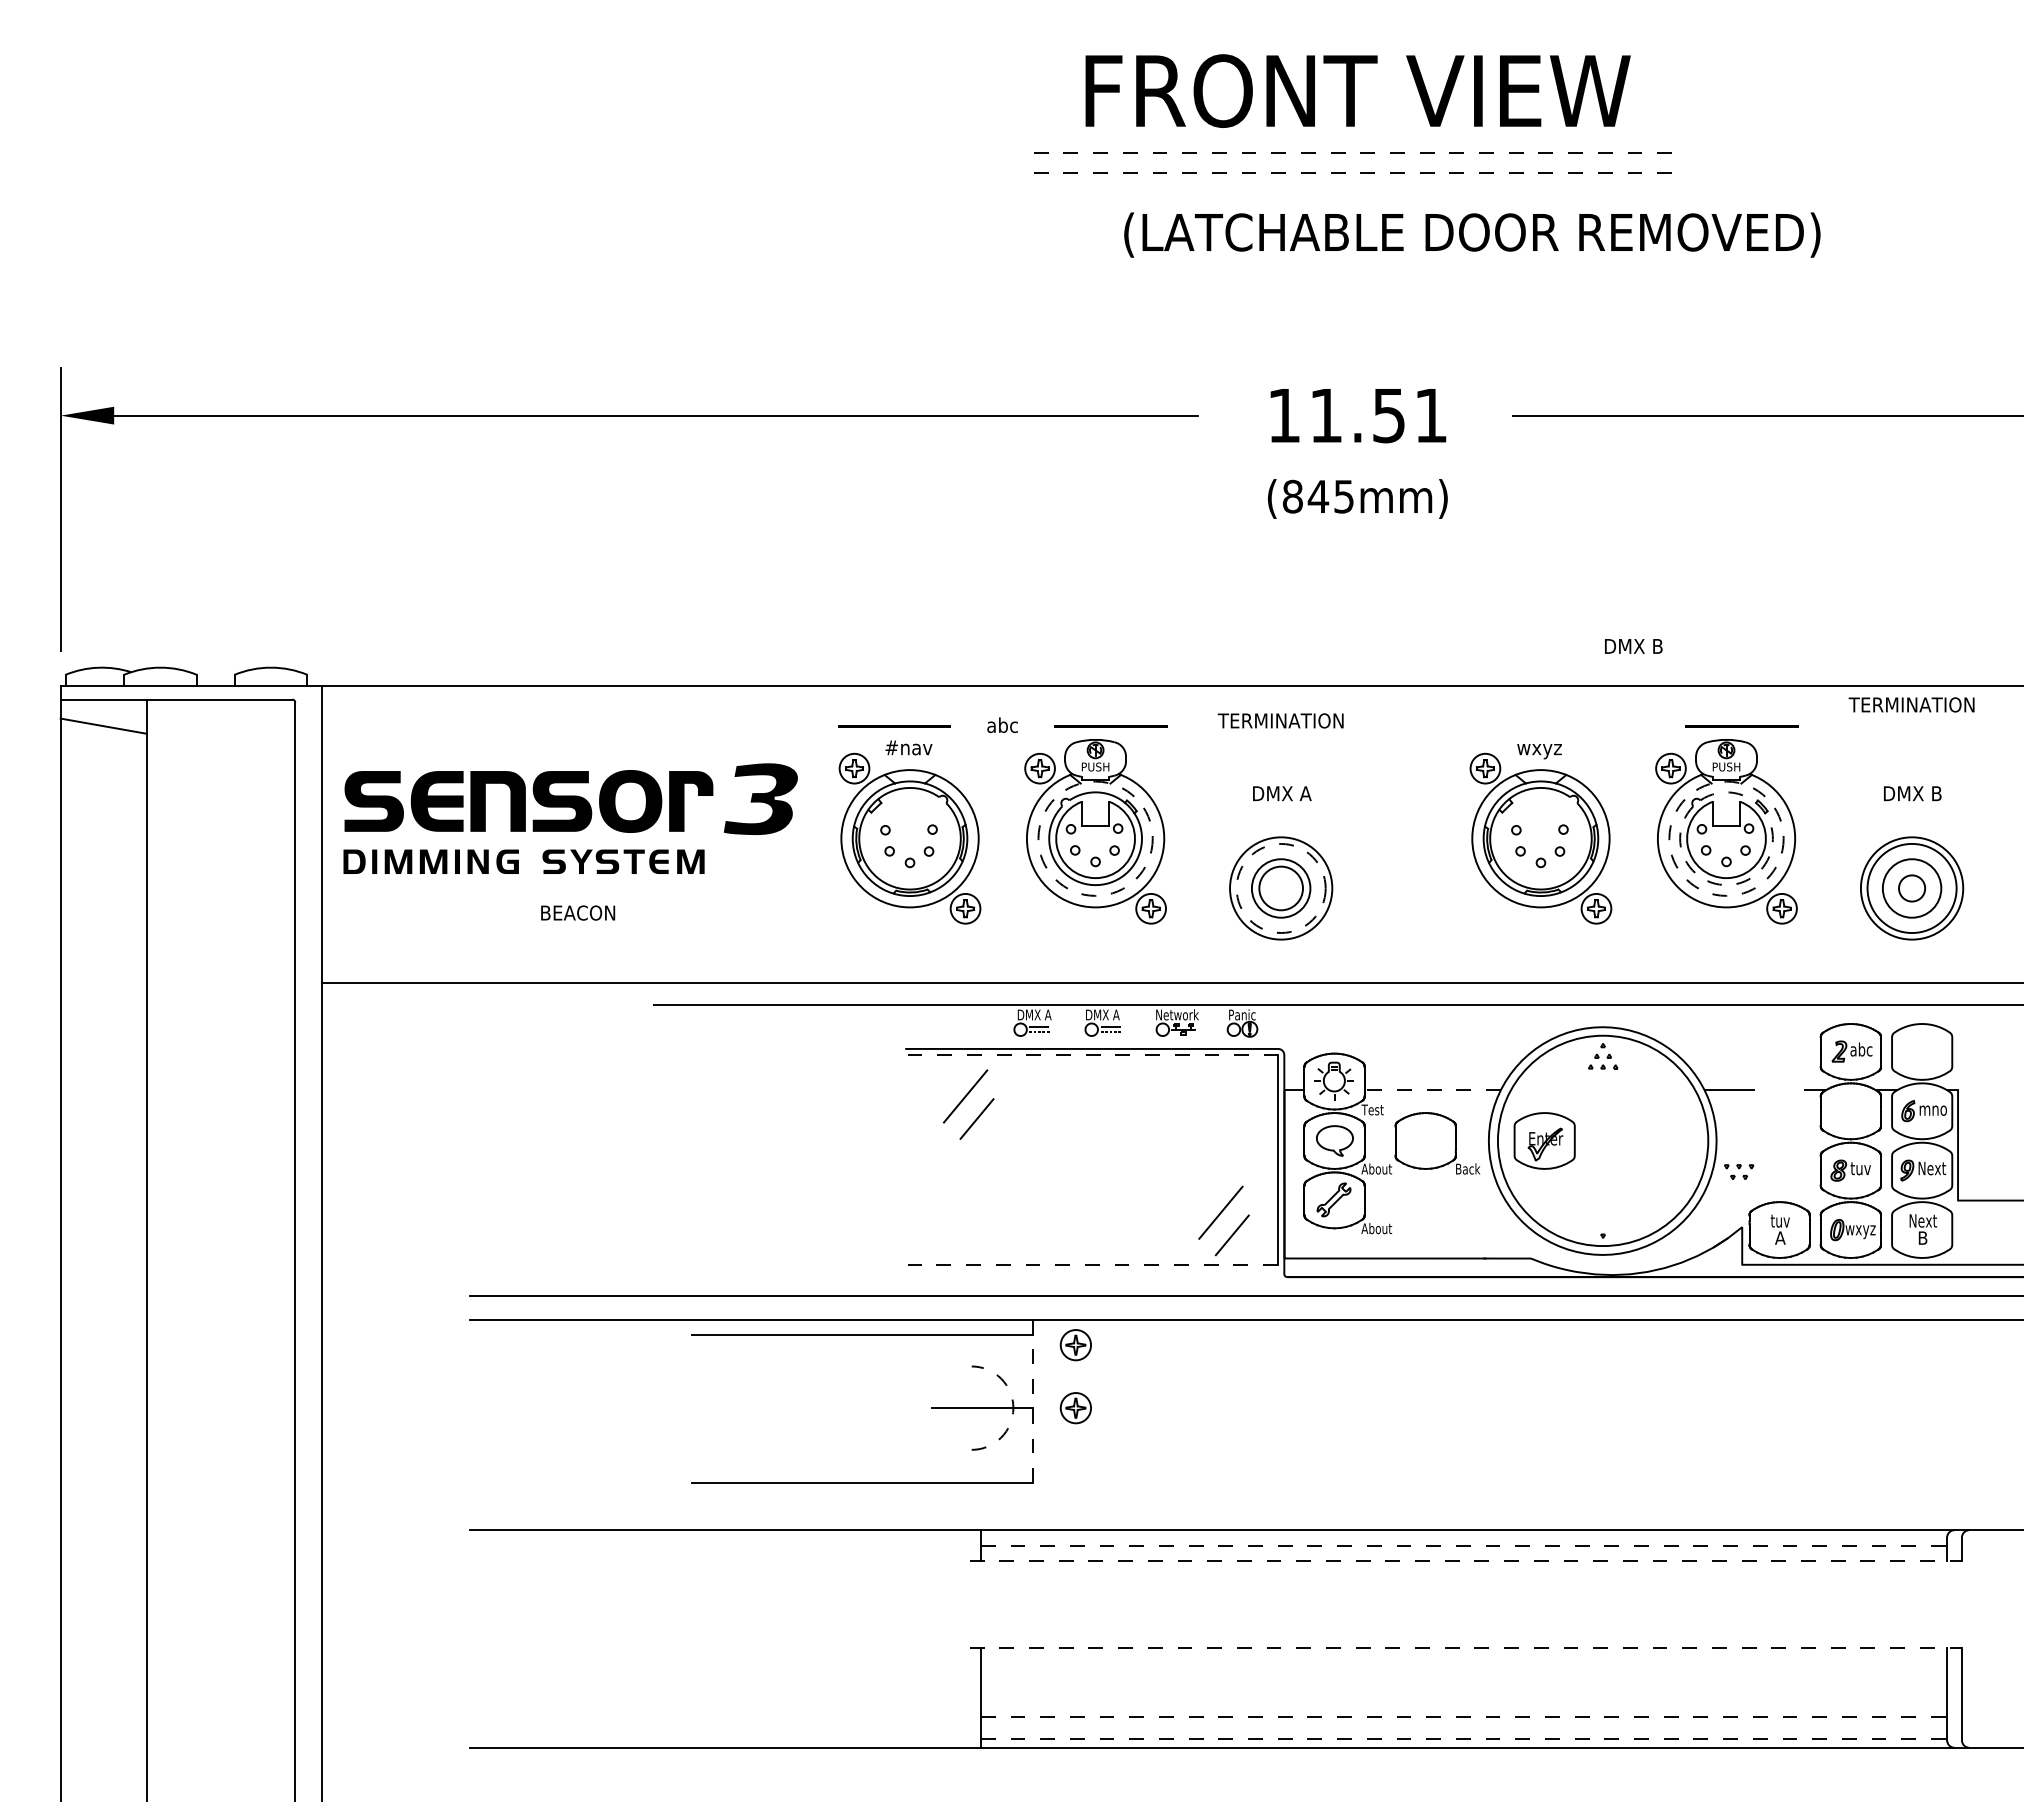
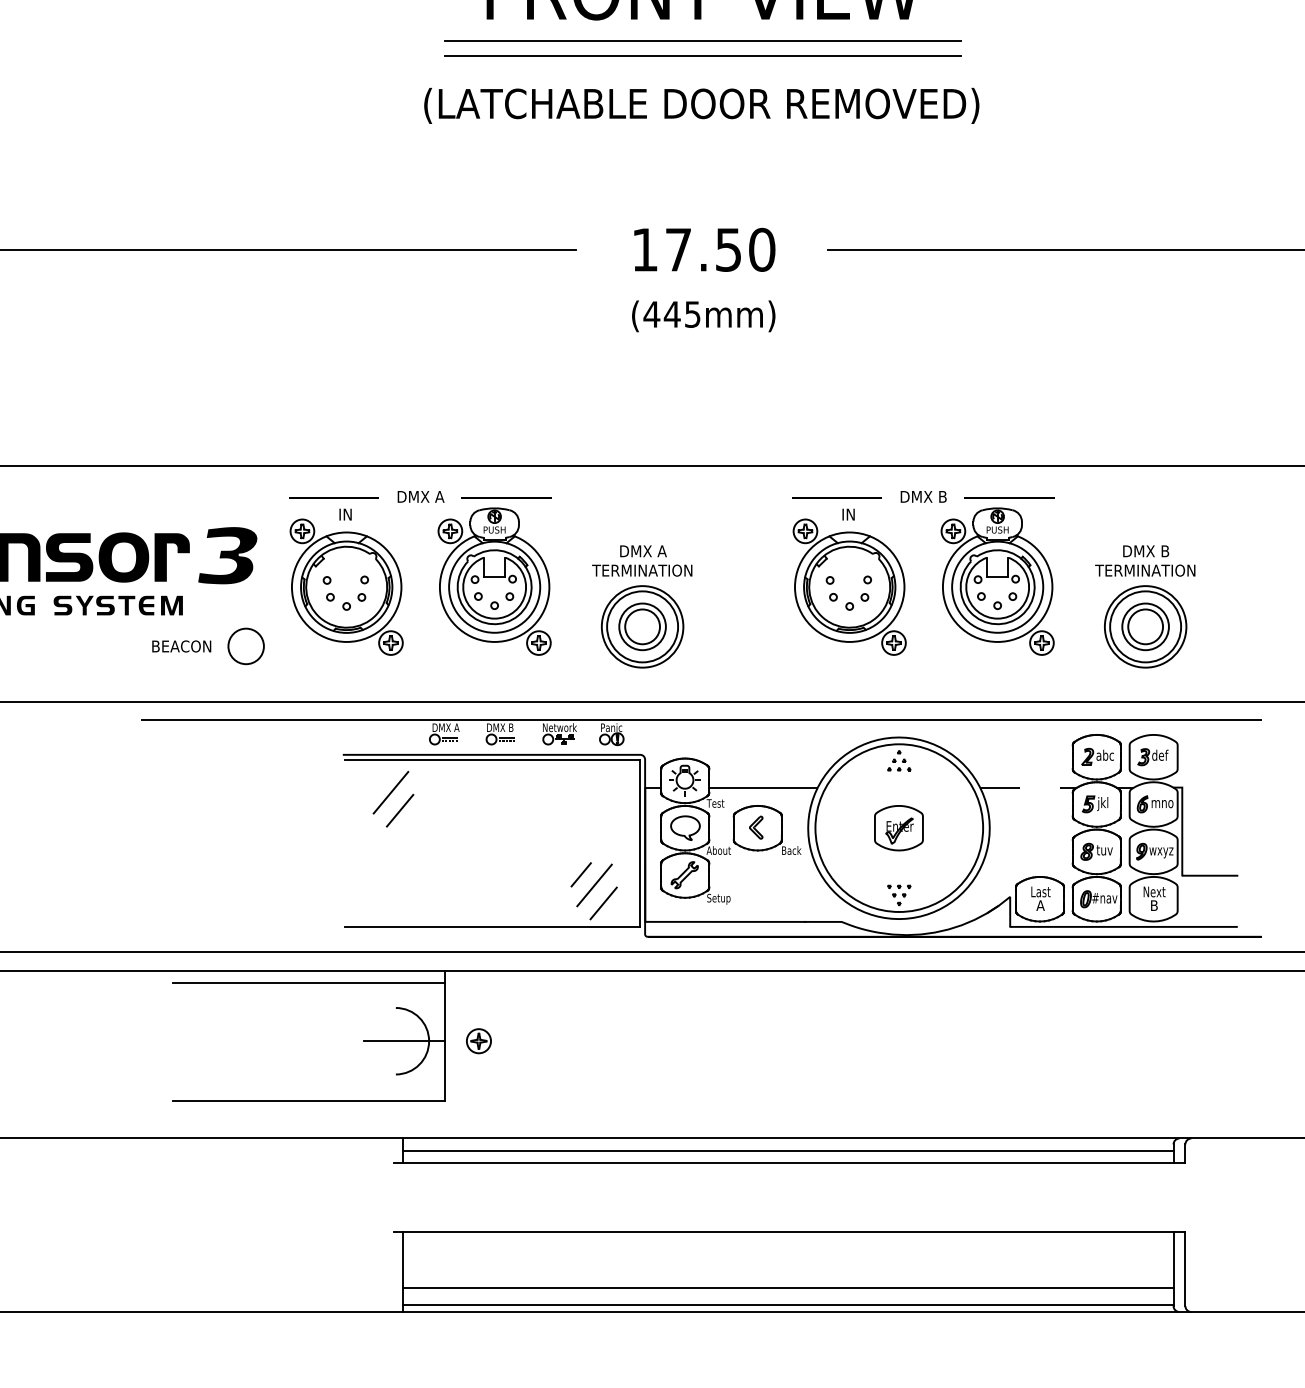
line: (1357, 153) -> (703, 40), dashed -> solid
line: (1357, 172) -> (703, 56), dashed -> solid
text: (1472, 234) -> (701, 105), moved
text: (1378, 415) -> (720, 249), 11.51 -> 17.50
text: (1292, 496) -> (651, 314), (845mm) -> (445mm)
text: (1633, 646) -> (923, 496), moved
text: (1911, 704) -> (1145, 570), moved
text: (1280, 720) -> (642, 570), moved
text: (1003, 725) -> (421, 496), abc -> DMX A
line: (1525, 726) -> (837, 497), added
text: (908, 747) -> (345, 514), #nav -> IN
text: (1539, 749) -> (848, 516), wxyz -> IN
circle: (1095, 838) -> (494, 587), dashed -> solid
circle: (1726, 838) -> (997, 587), dashed -> solid
arc: (1756, 874) -> (1021, 615), dashed -> solid
circle: (1280, 888) -> (642, 626), dashed -> solid
circle: (1911, 888) -> (1145, 626), size x1.67
text: (578, 912) -> (182, 646), moved
circle: (783, 912) -> (245, 646), added
text: (1116, 1014) -> (511, 727), DMX A -> DMX B
part: (1921, 1051) -> (1153, 756), added
line: (1093, 1055) -> (492, 760), dashed -> solid
line: (1432, 1090) -> (763, 787), dashed -> solid
part: (1848, 1111) -> (1094, 804), added
part: (1423, 1140) -> (756, 827), added
part: (1544, 1140) -> (898, 827), moved
text: (1931, 1169) -> (1161, 850), Next -> wxyz
part: (1739, 1171) -> (899, 890), moved
line: (1204, 1198) -> (581, 874), added
text: (1780, 1220) -> (1040, 891), tuv -> Last
text: (1376, 1229) -> (718, 898), About -> Setup
text: (1860, 1230) -> (1104, 899), wxyz -> #nav
line: (1092, 1265) -> (492, 927), dashed -> solid
part: (1075, 1345) -> (478, 991), removed
line: (1032, 1401) -> (444, 1035), dashed -> solid
arc: (1013, 1408) -> (429, 1041), dashed -> solid
line: (1464, 1546) -> (788, 1151), dashed -> solid
line: (1466, 1560) -> (790, 1162), dashed -> solid
line: (1466, 1647) -> (790, 1232), dashed -> solid
line: (1464, 1717) -> (788, 1287), dashed -> solid
line: (1464, 1738) -> (788, 1304), dashed -> solid

